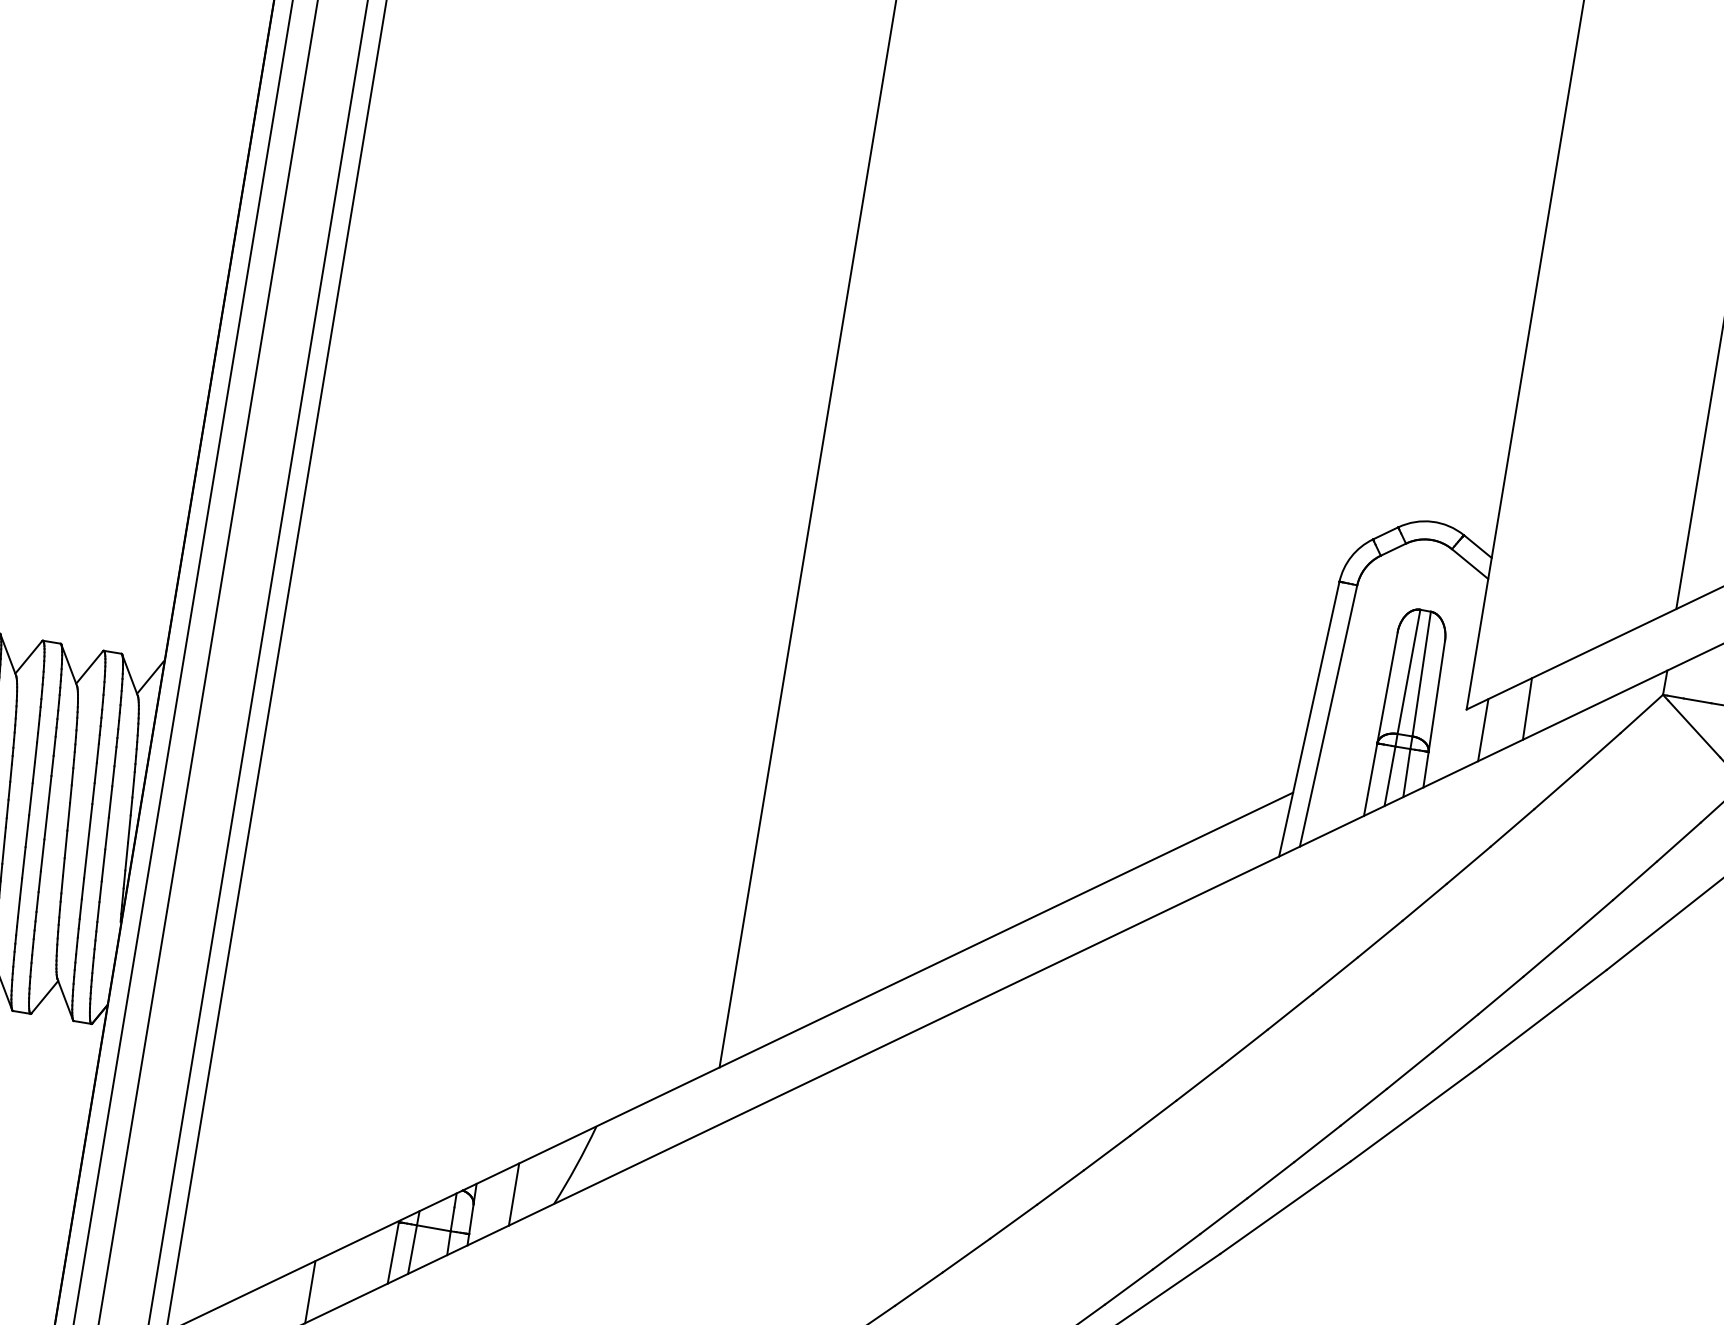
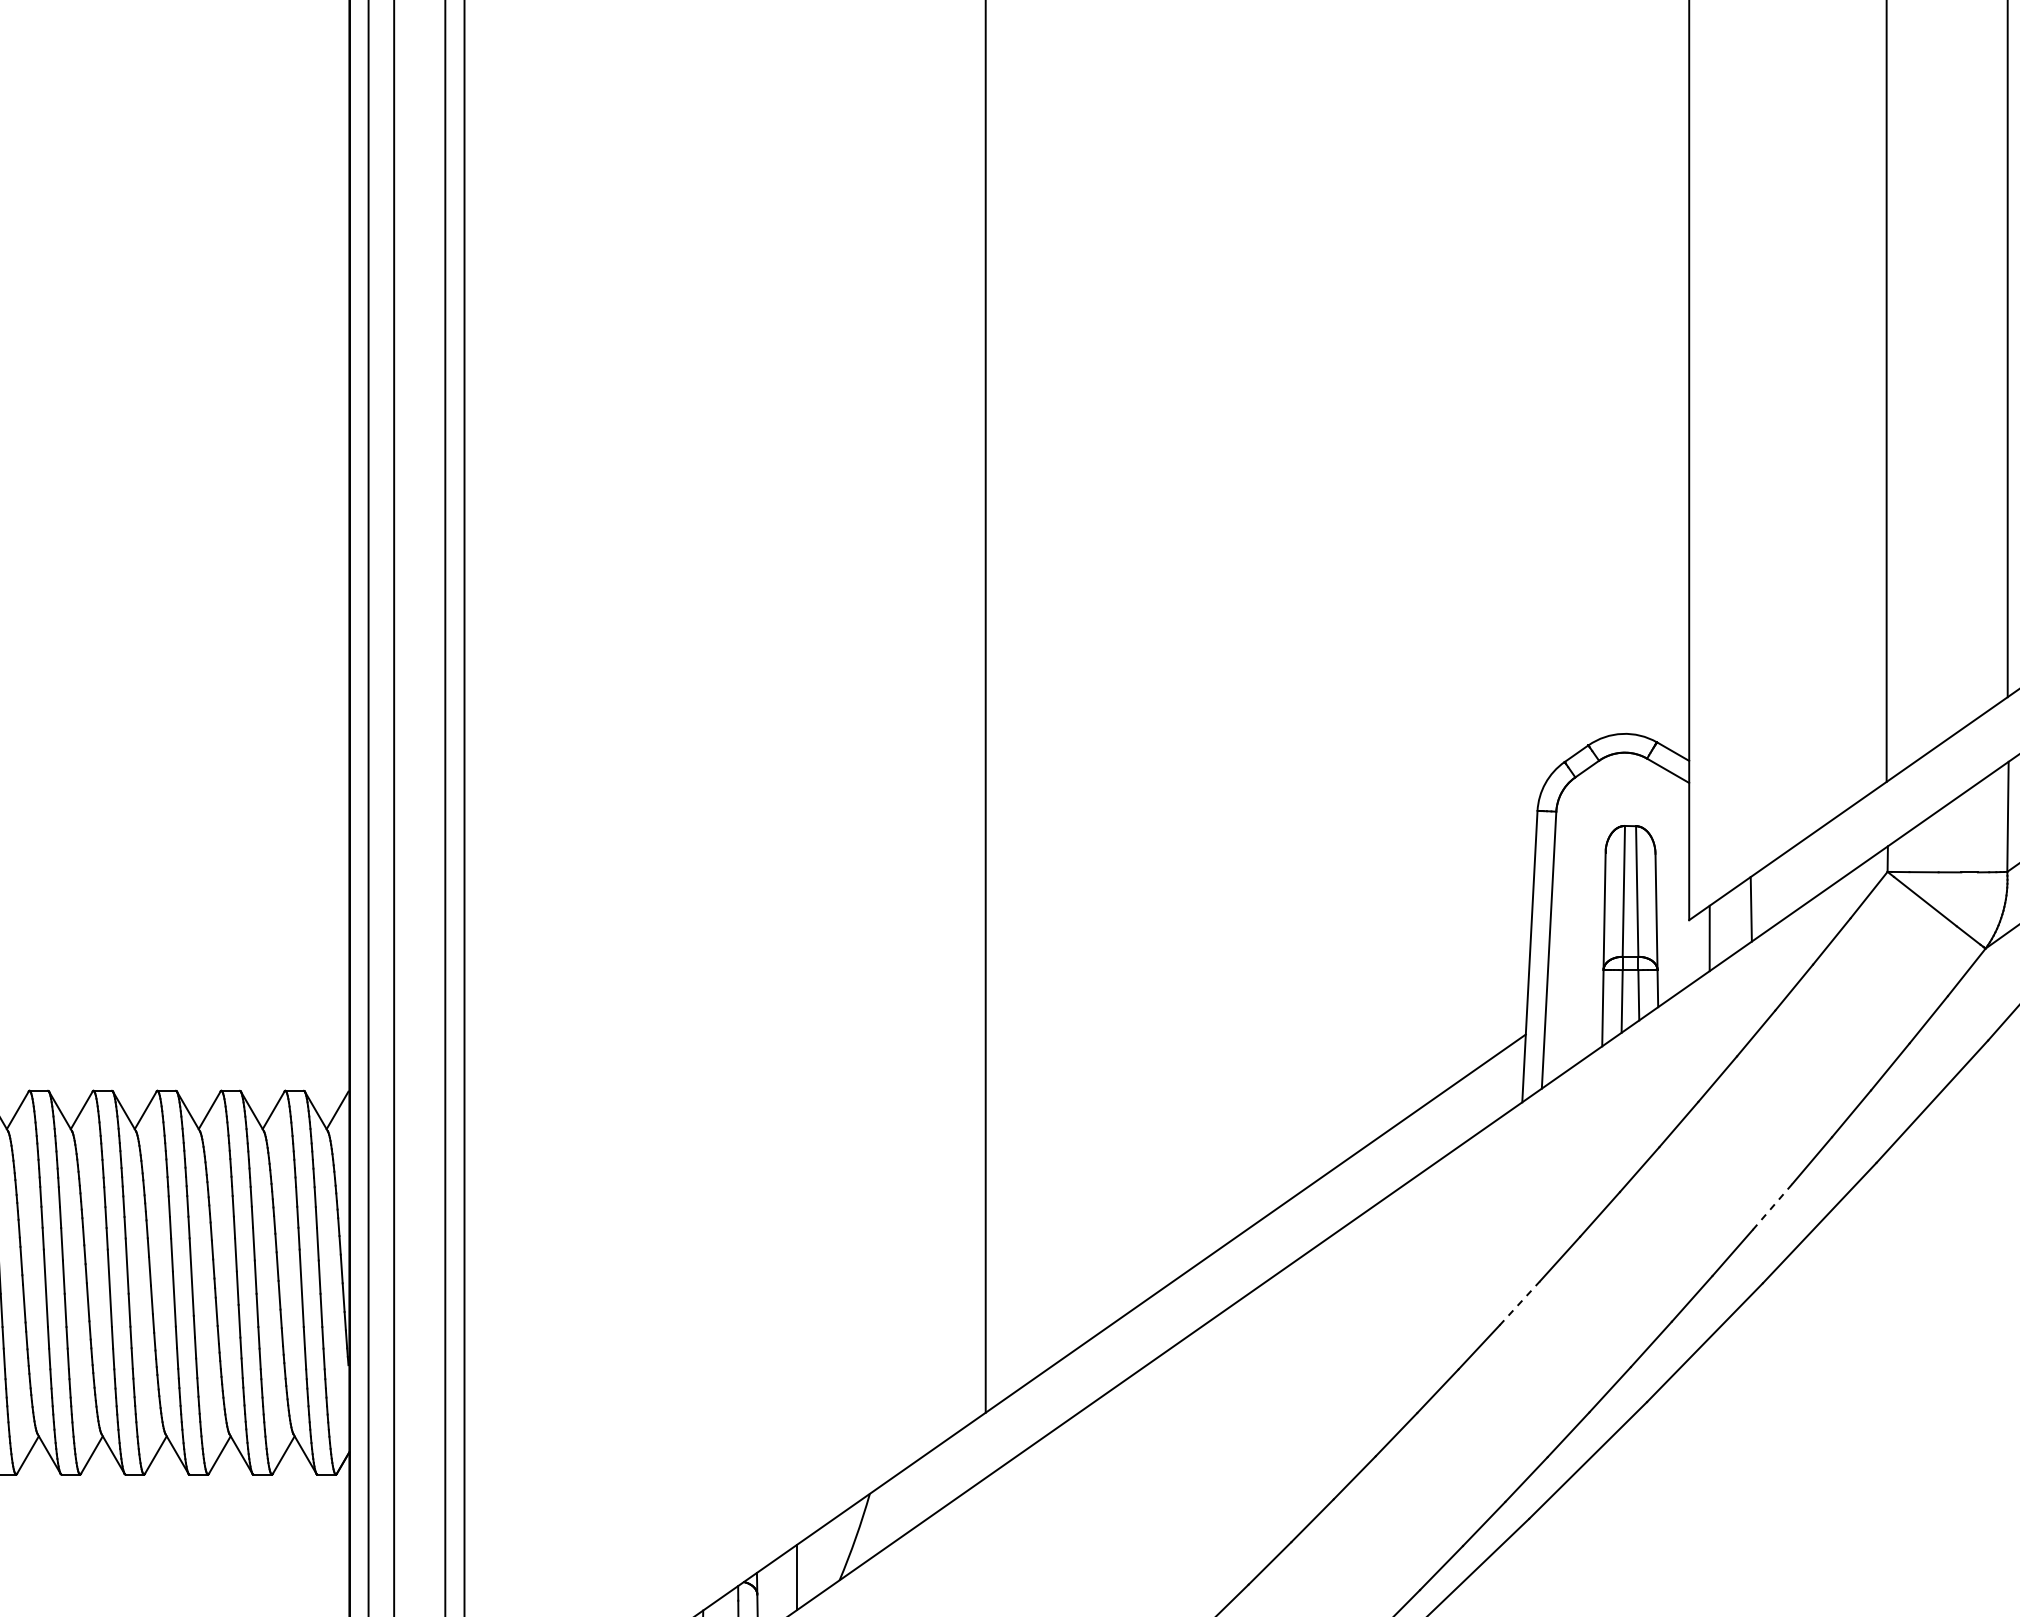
line: (1500, 995) -> (1772, 1206), solid -> dashed
line: (1244, 1047) -> (1519, 1303), solid -> dashed

